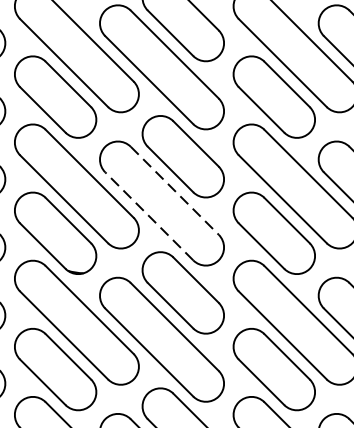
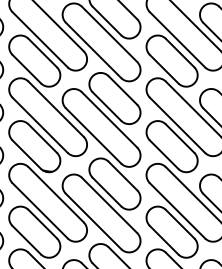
line: (174, 191) -> (109, 120), dashed -> solid
line: (149, 215) -> (93, 135), dashed -> solid

